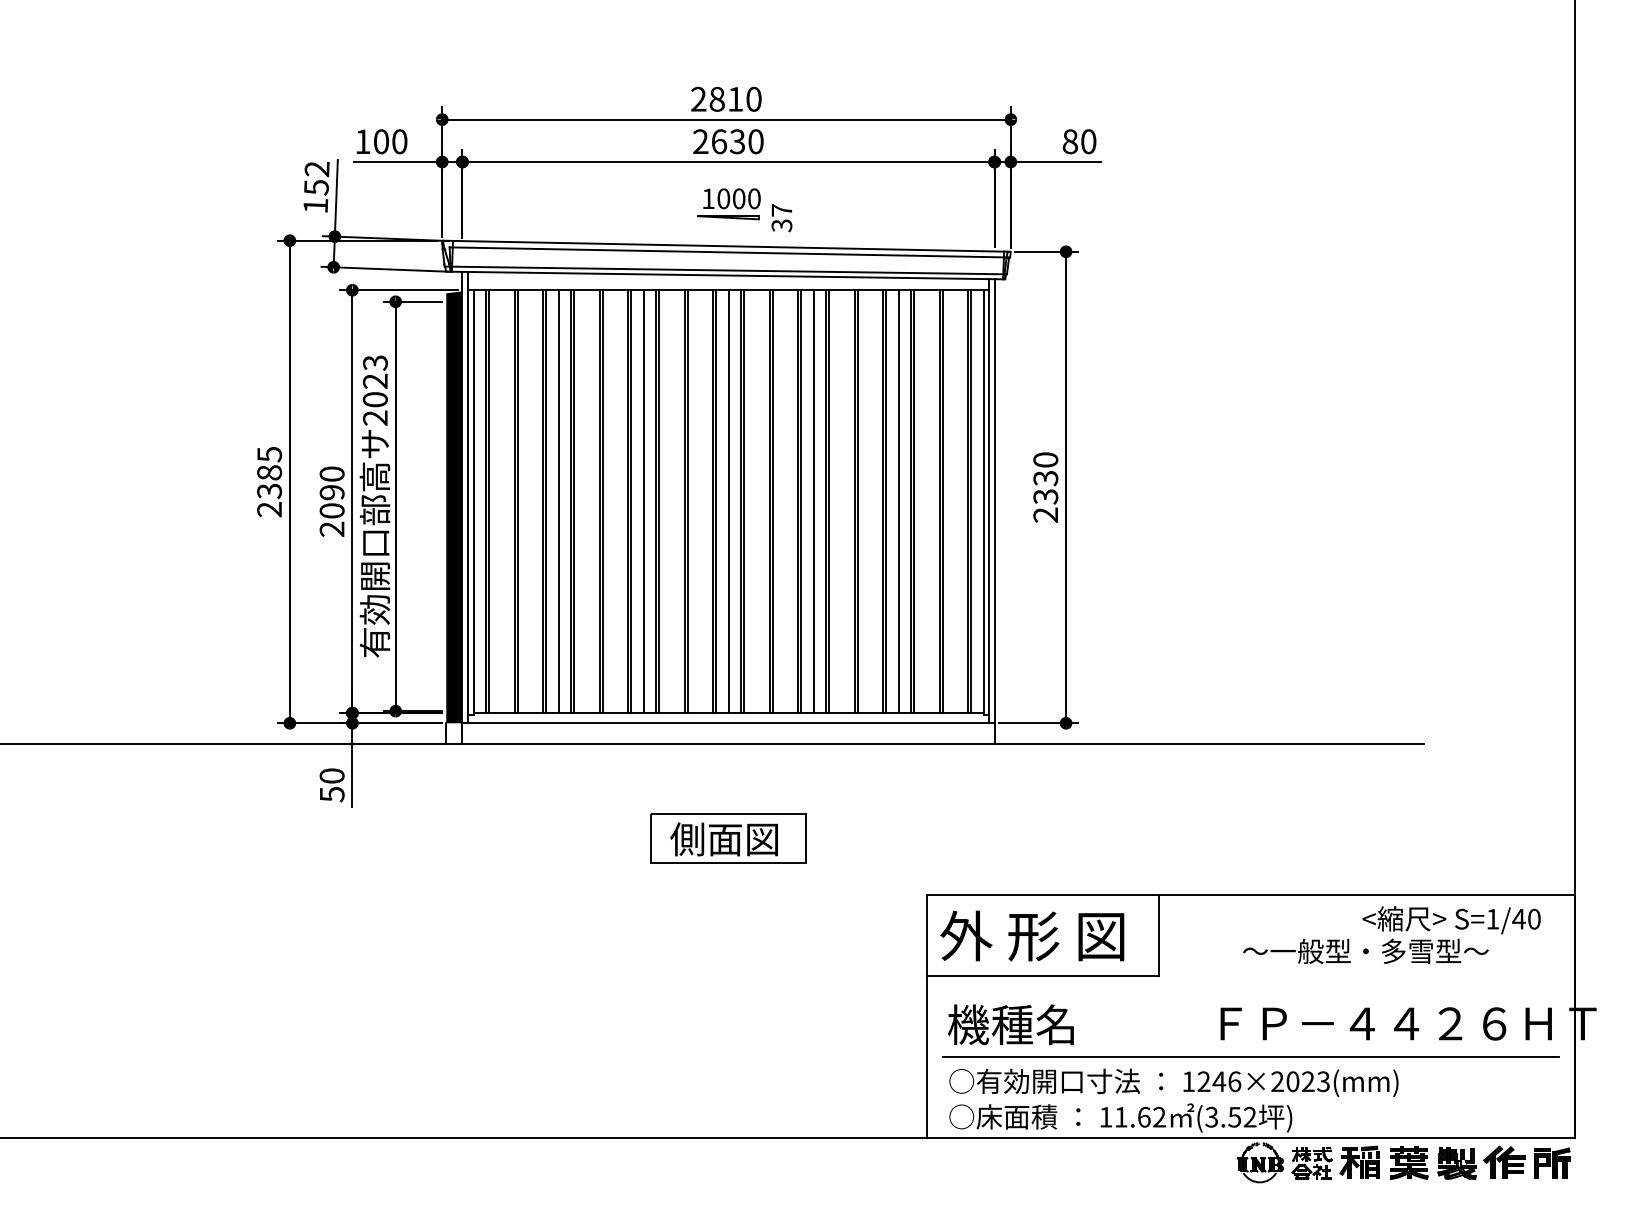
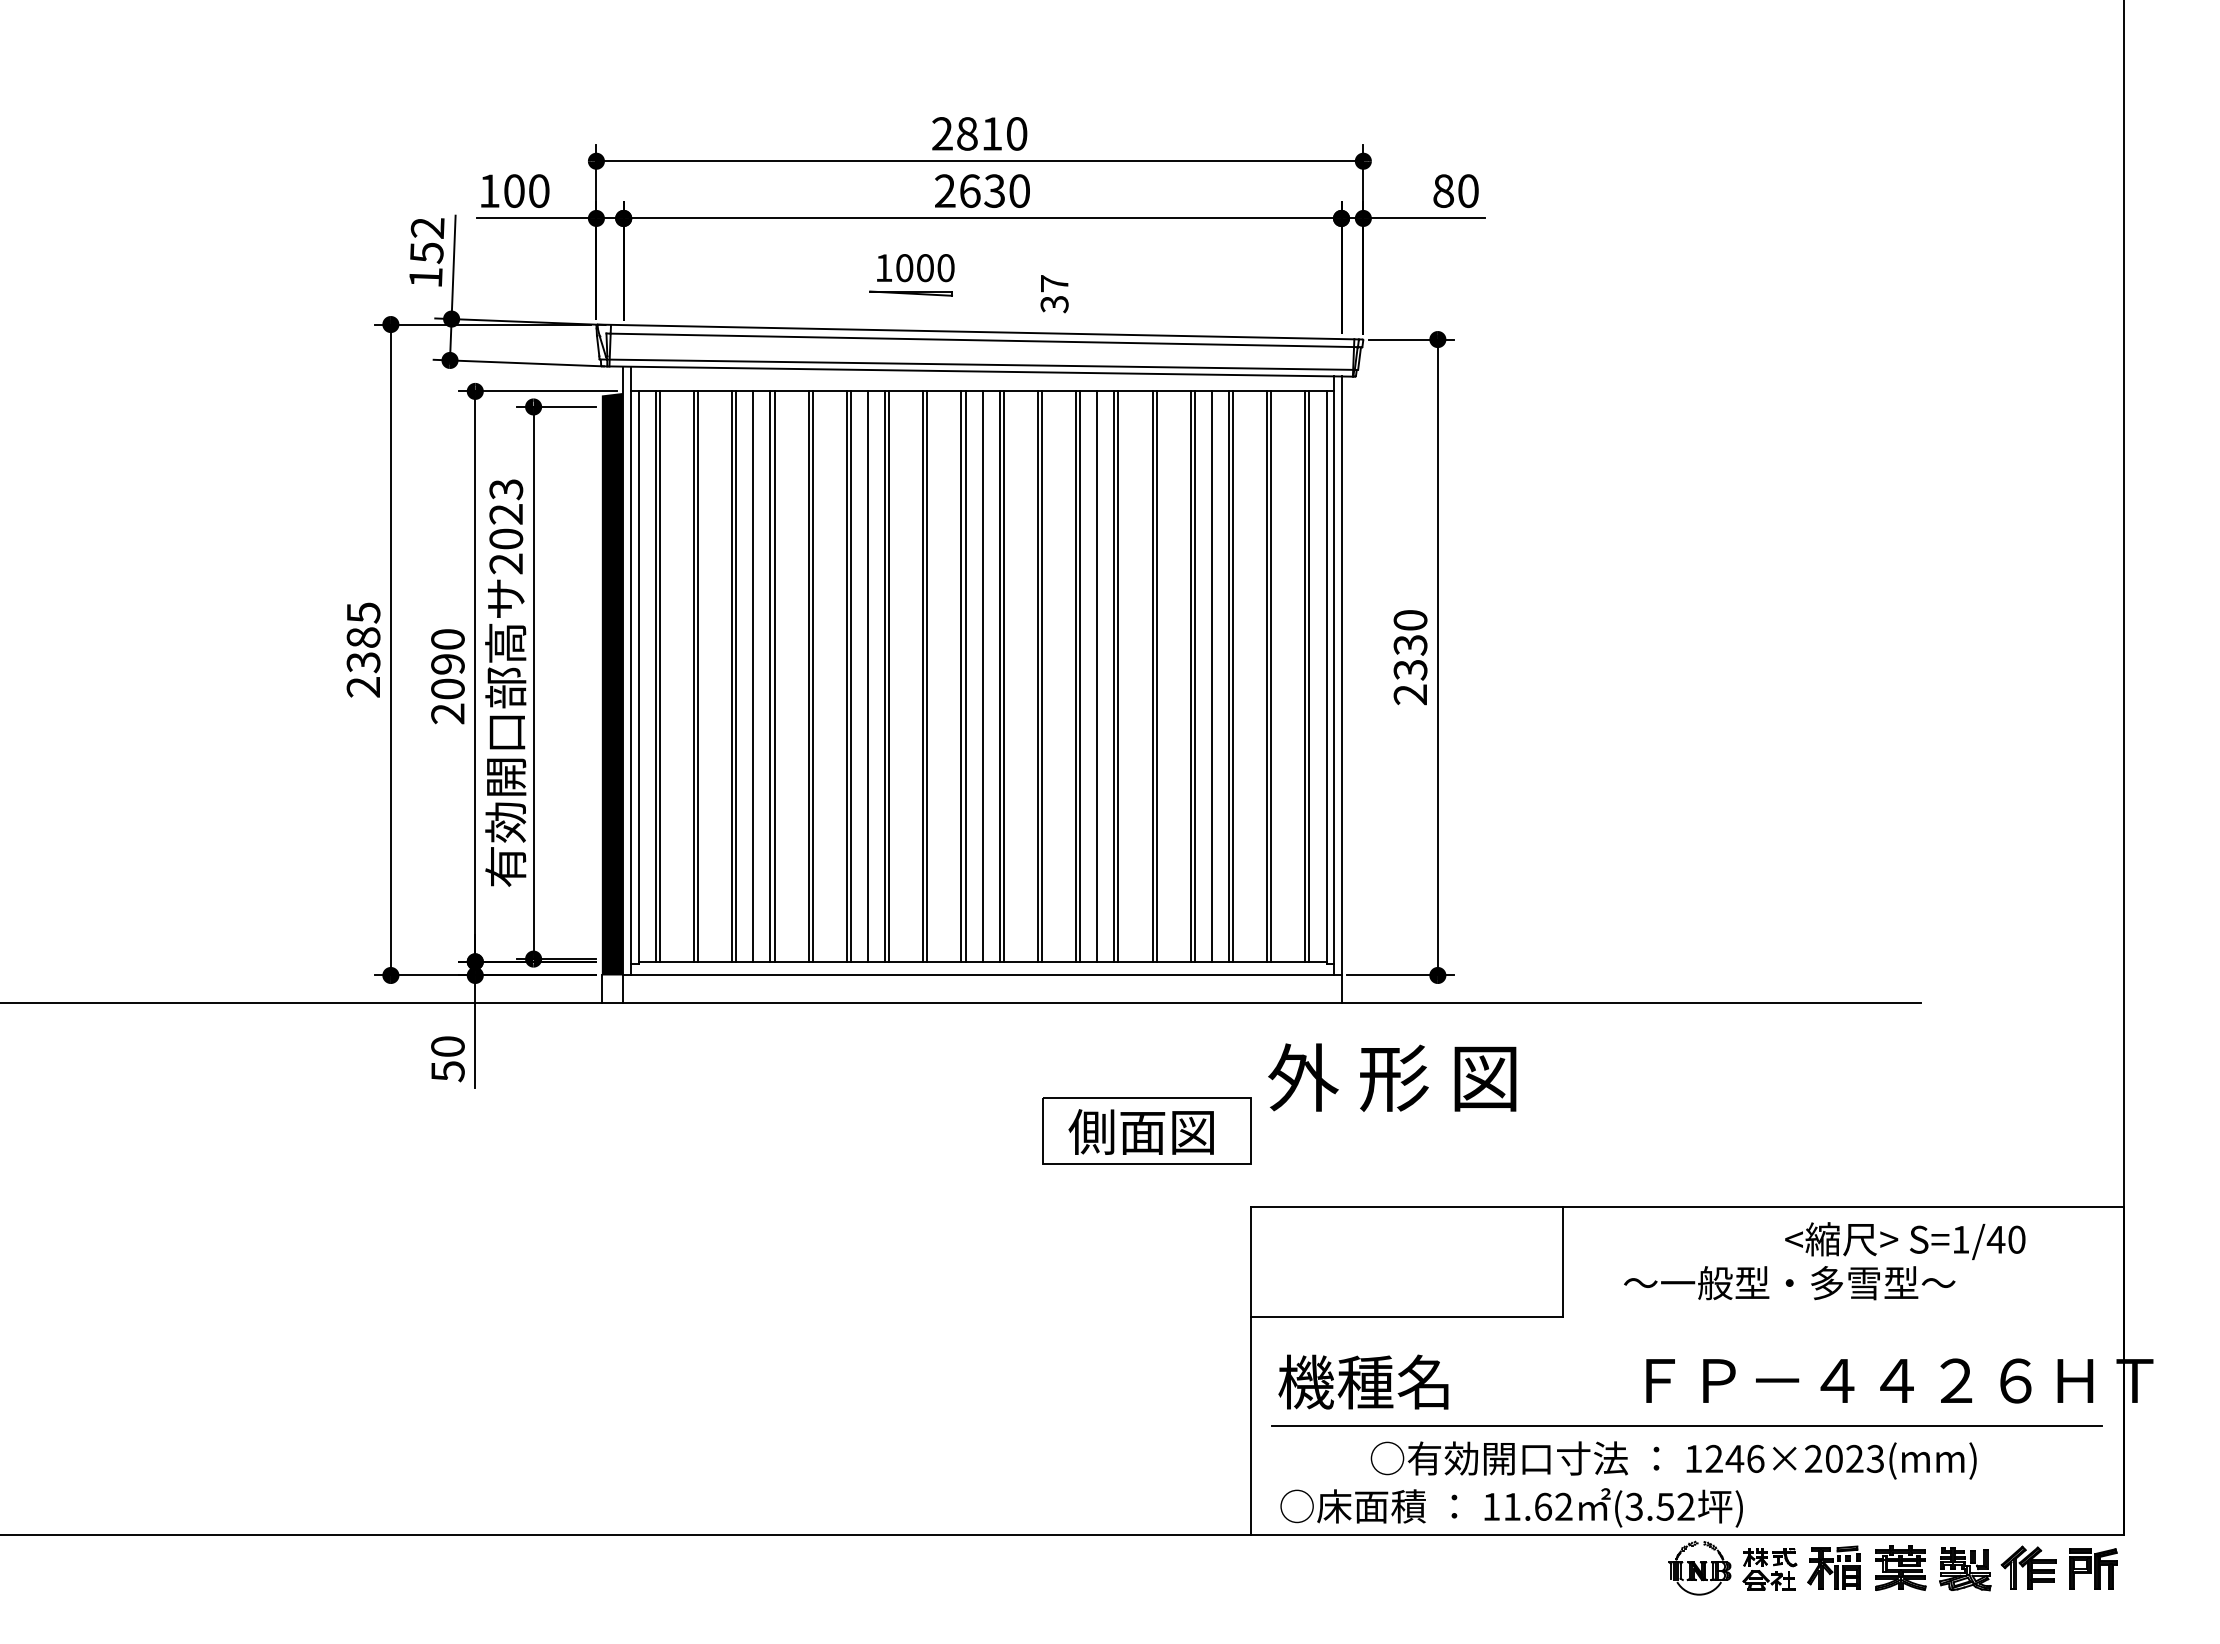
part: (728, 204) -> (911, 275), moved
part: (728, 838) -> (1147, 1130), moved
text: (1391, 934) -> (1824, 1260), moved
text: (1032, 935) -> (1392, 1076), moved
text: (1173, 1082) -> (1673, 1459), moved

